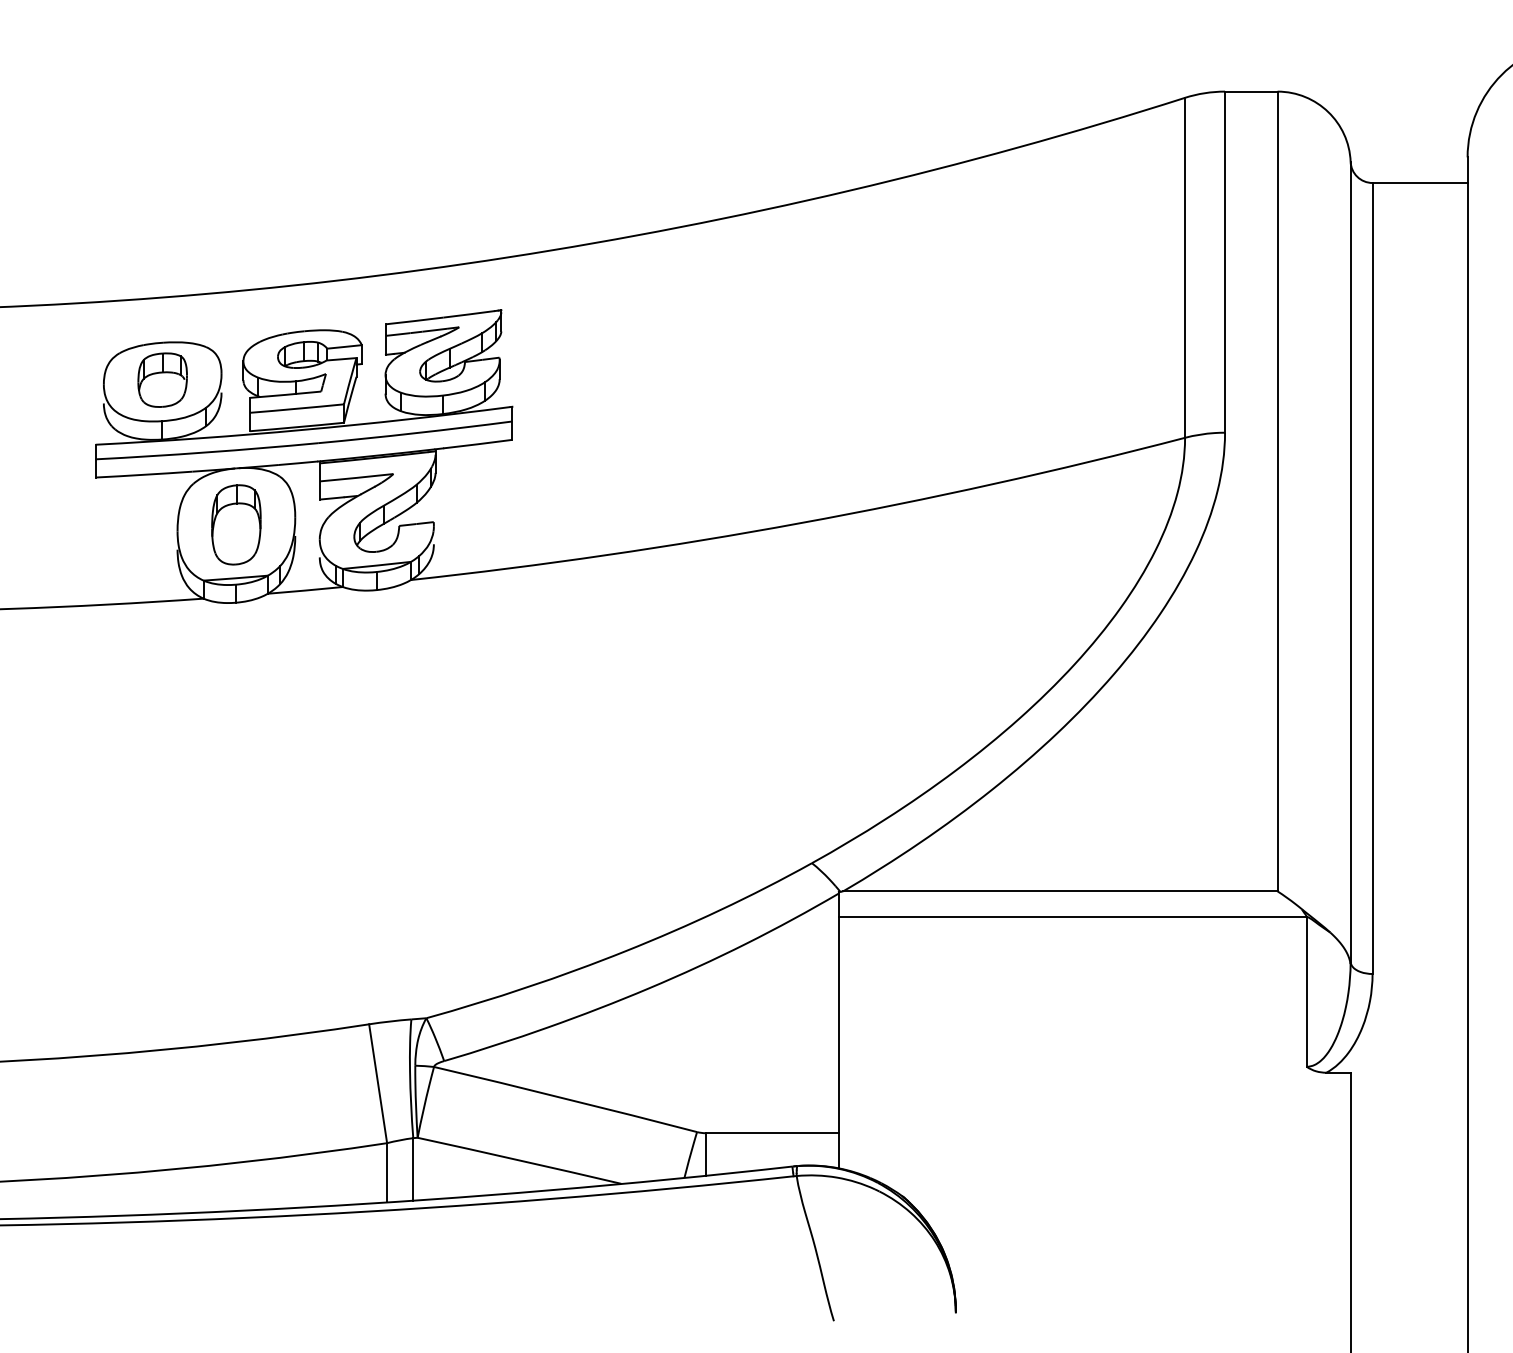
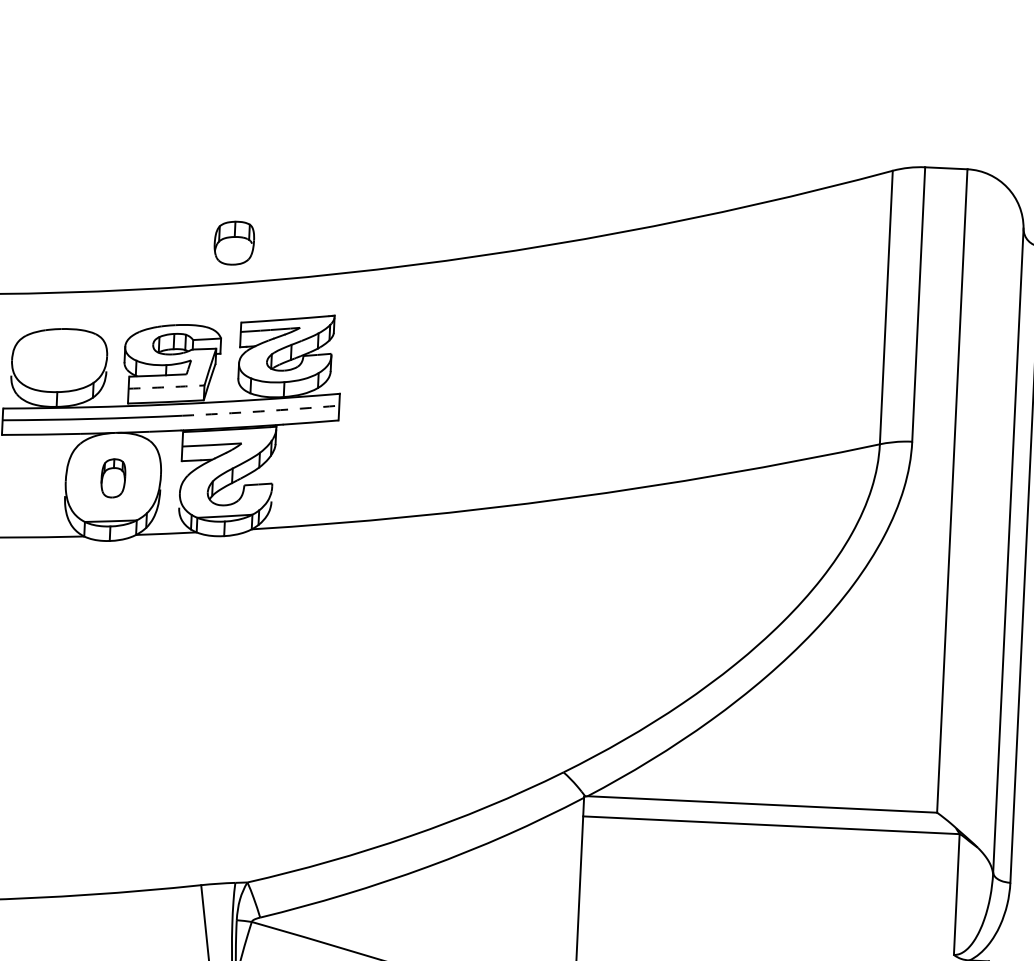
part: (162, 379) -> (234, 242), moved
arc: (297, 408) -> (166, 387), solid -> dashed
arc: (415, 433) -> (260, 411), solid -> dashed
part: (236, 524) -> (113, 478), size x0.6

